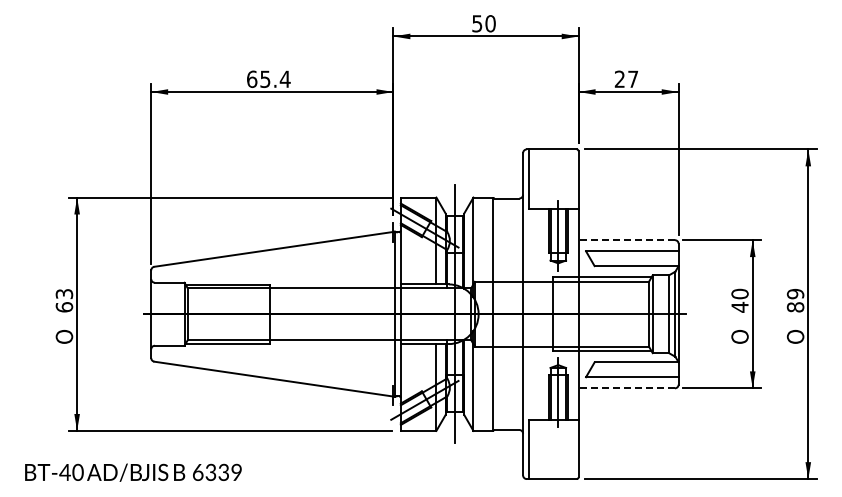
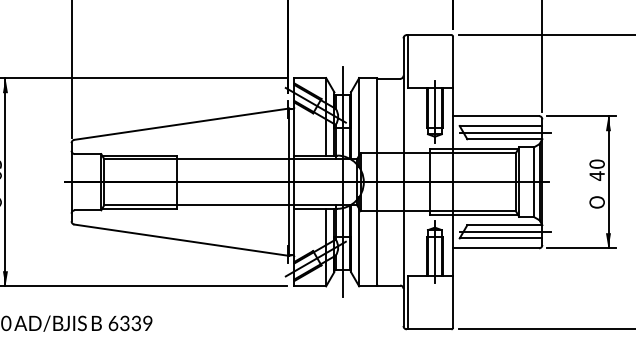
line: (626, 240) -> (495, 116), dashed -> solid
line: (637, 258) -> (505, 132), added
line: (637, 369) -> (505, 231), added
line: (626, 388) -> (495, 248), dashed -> solid

